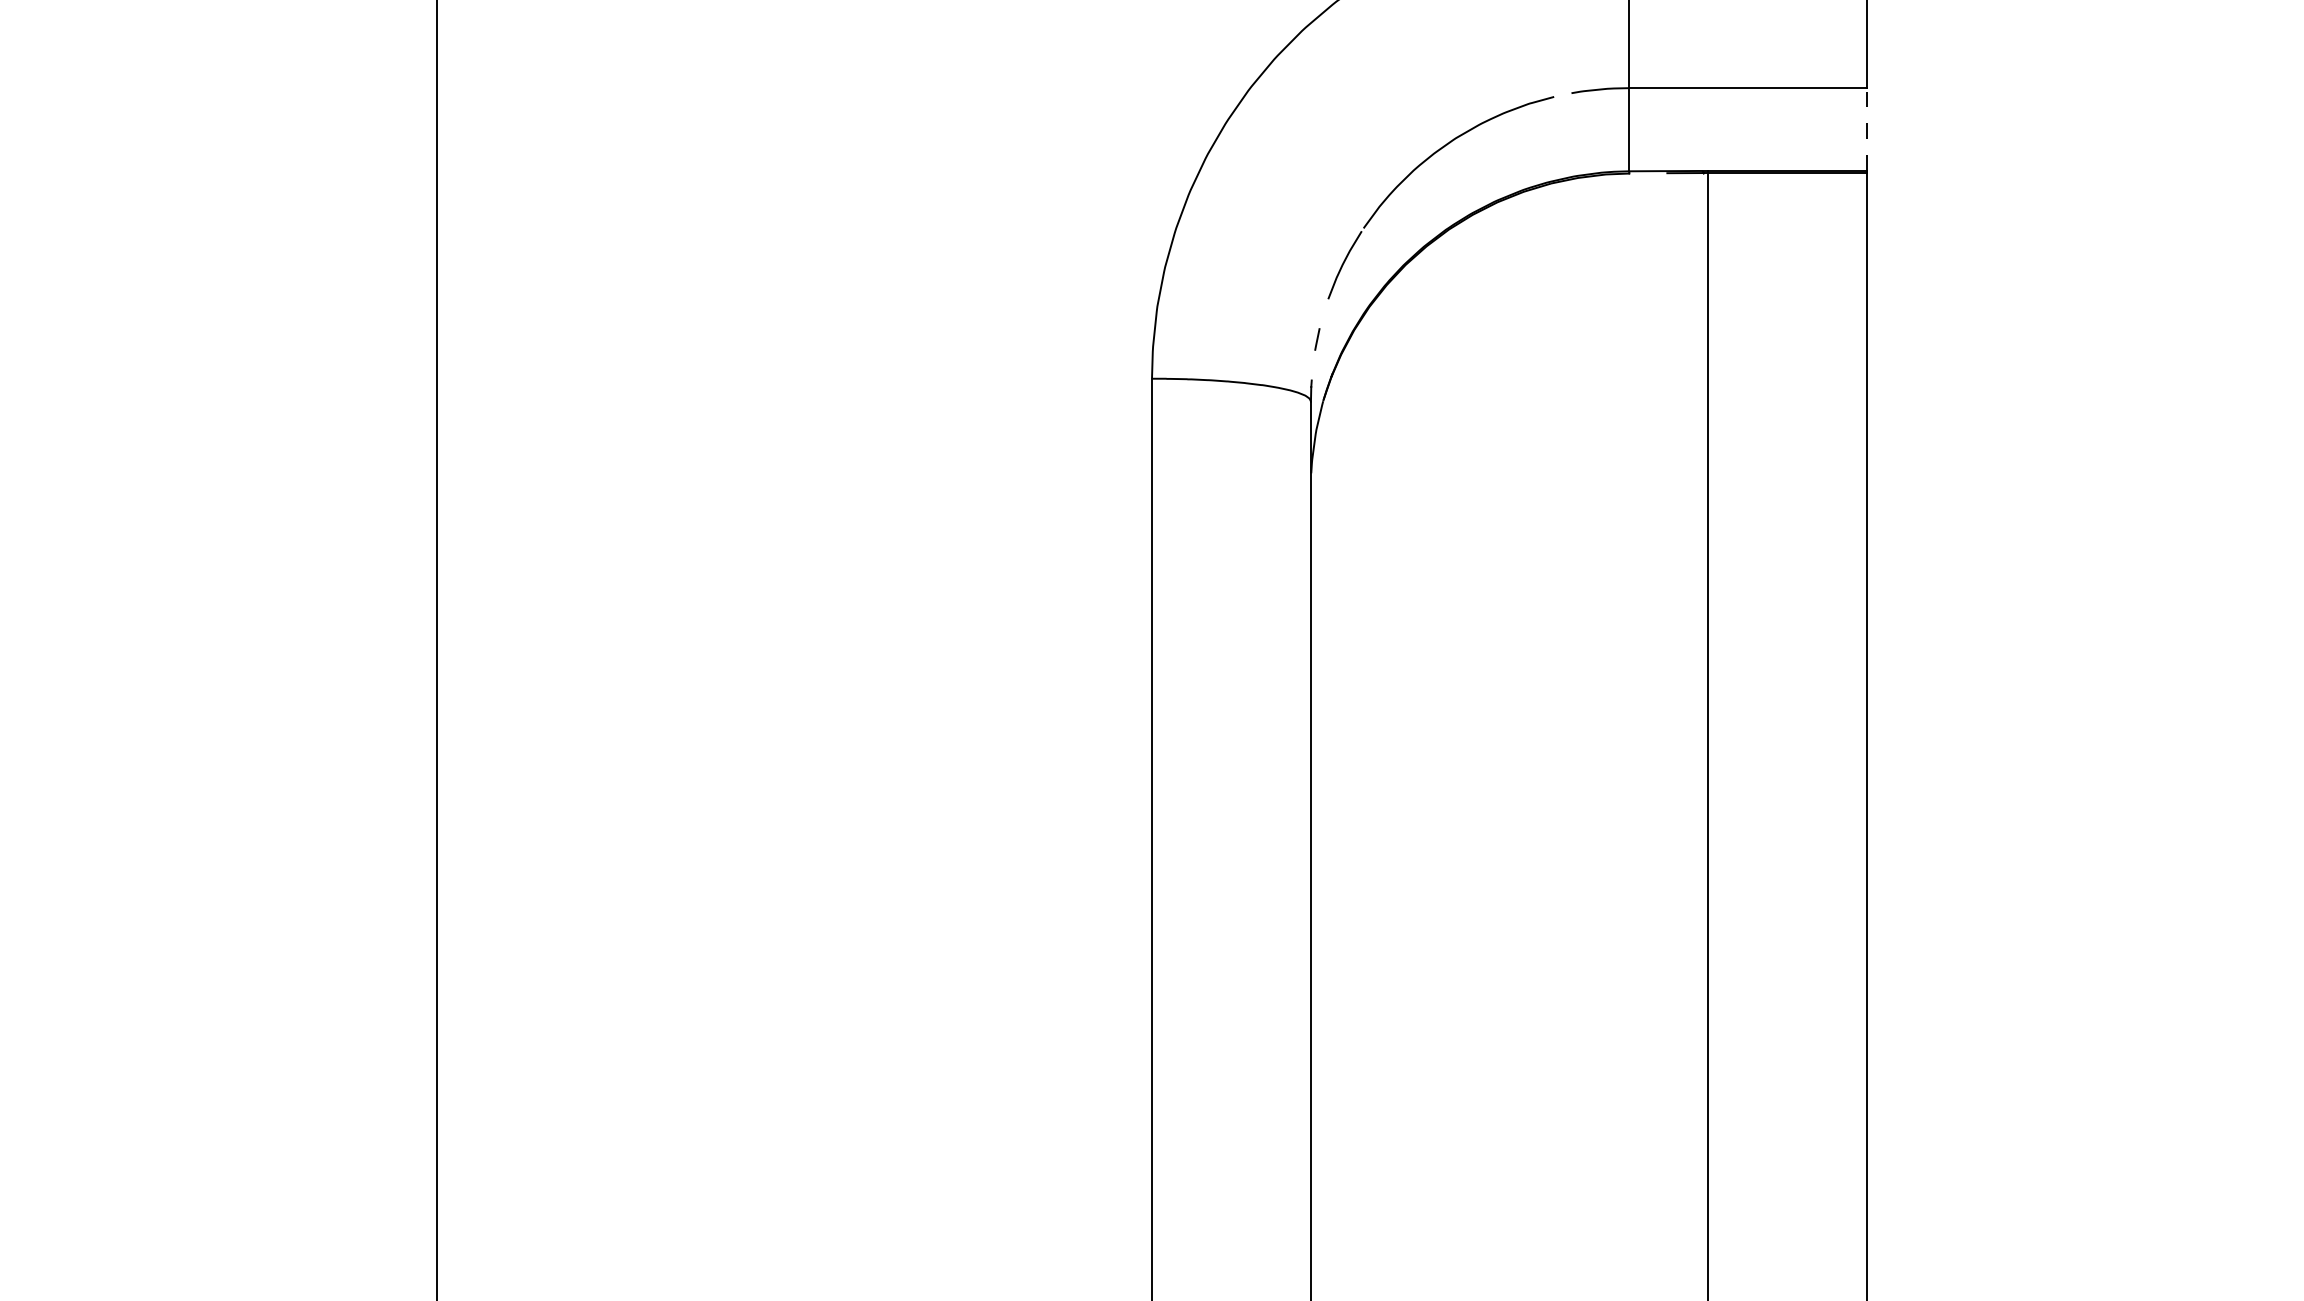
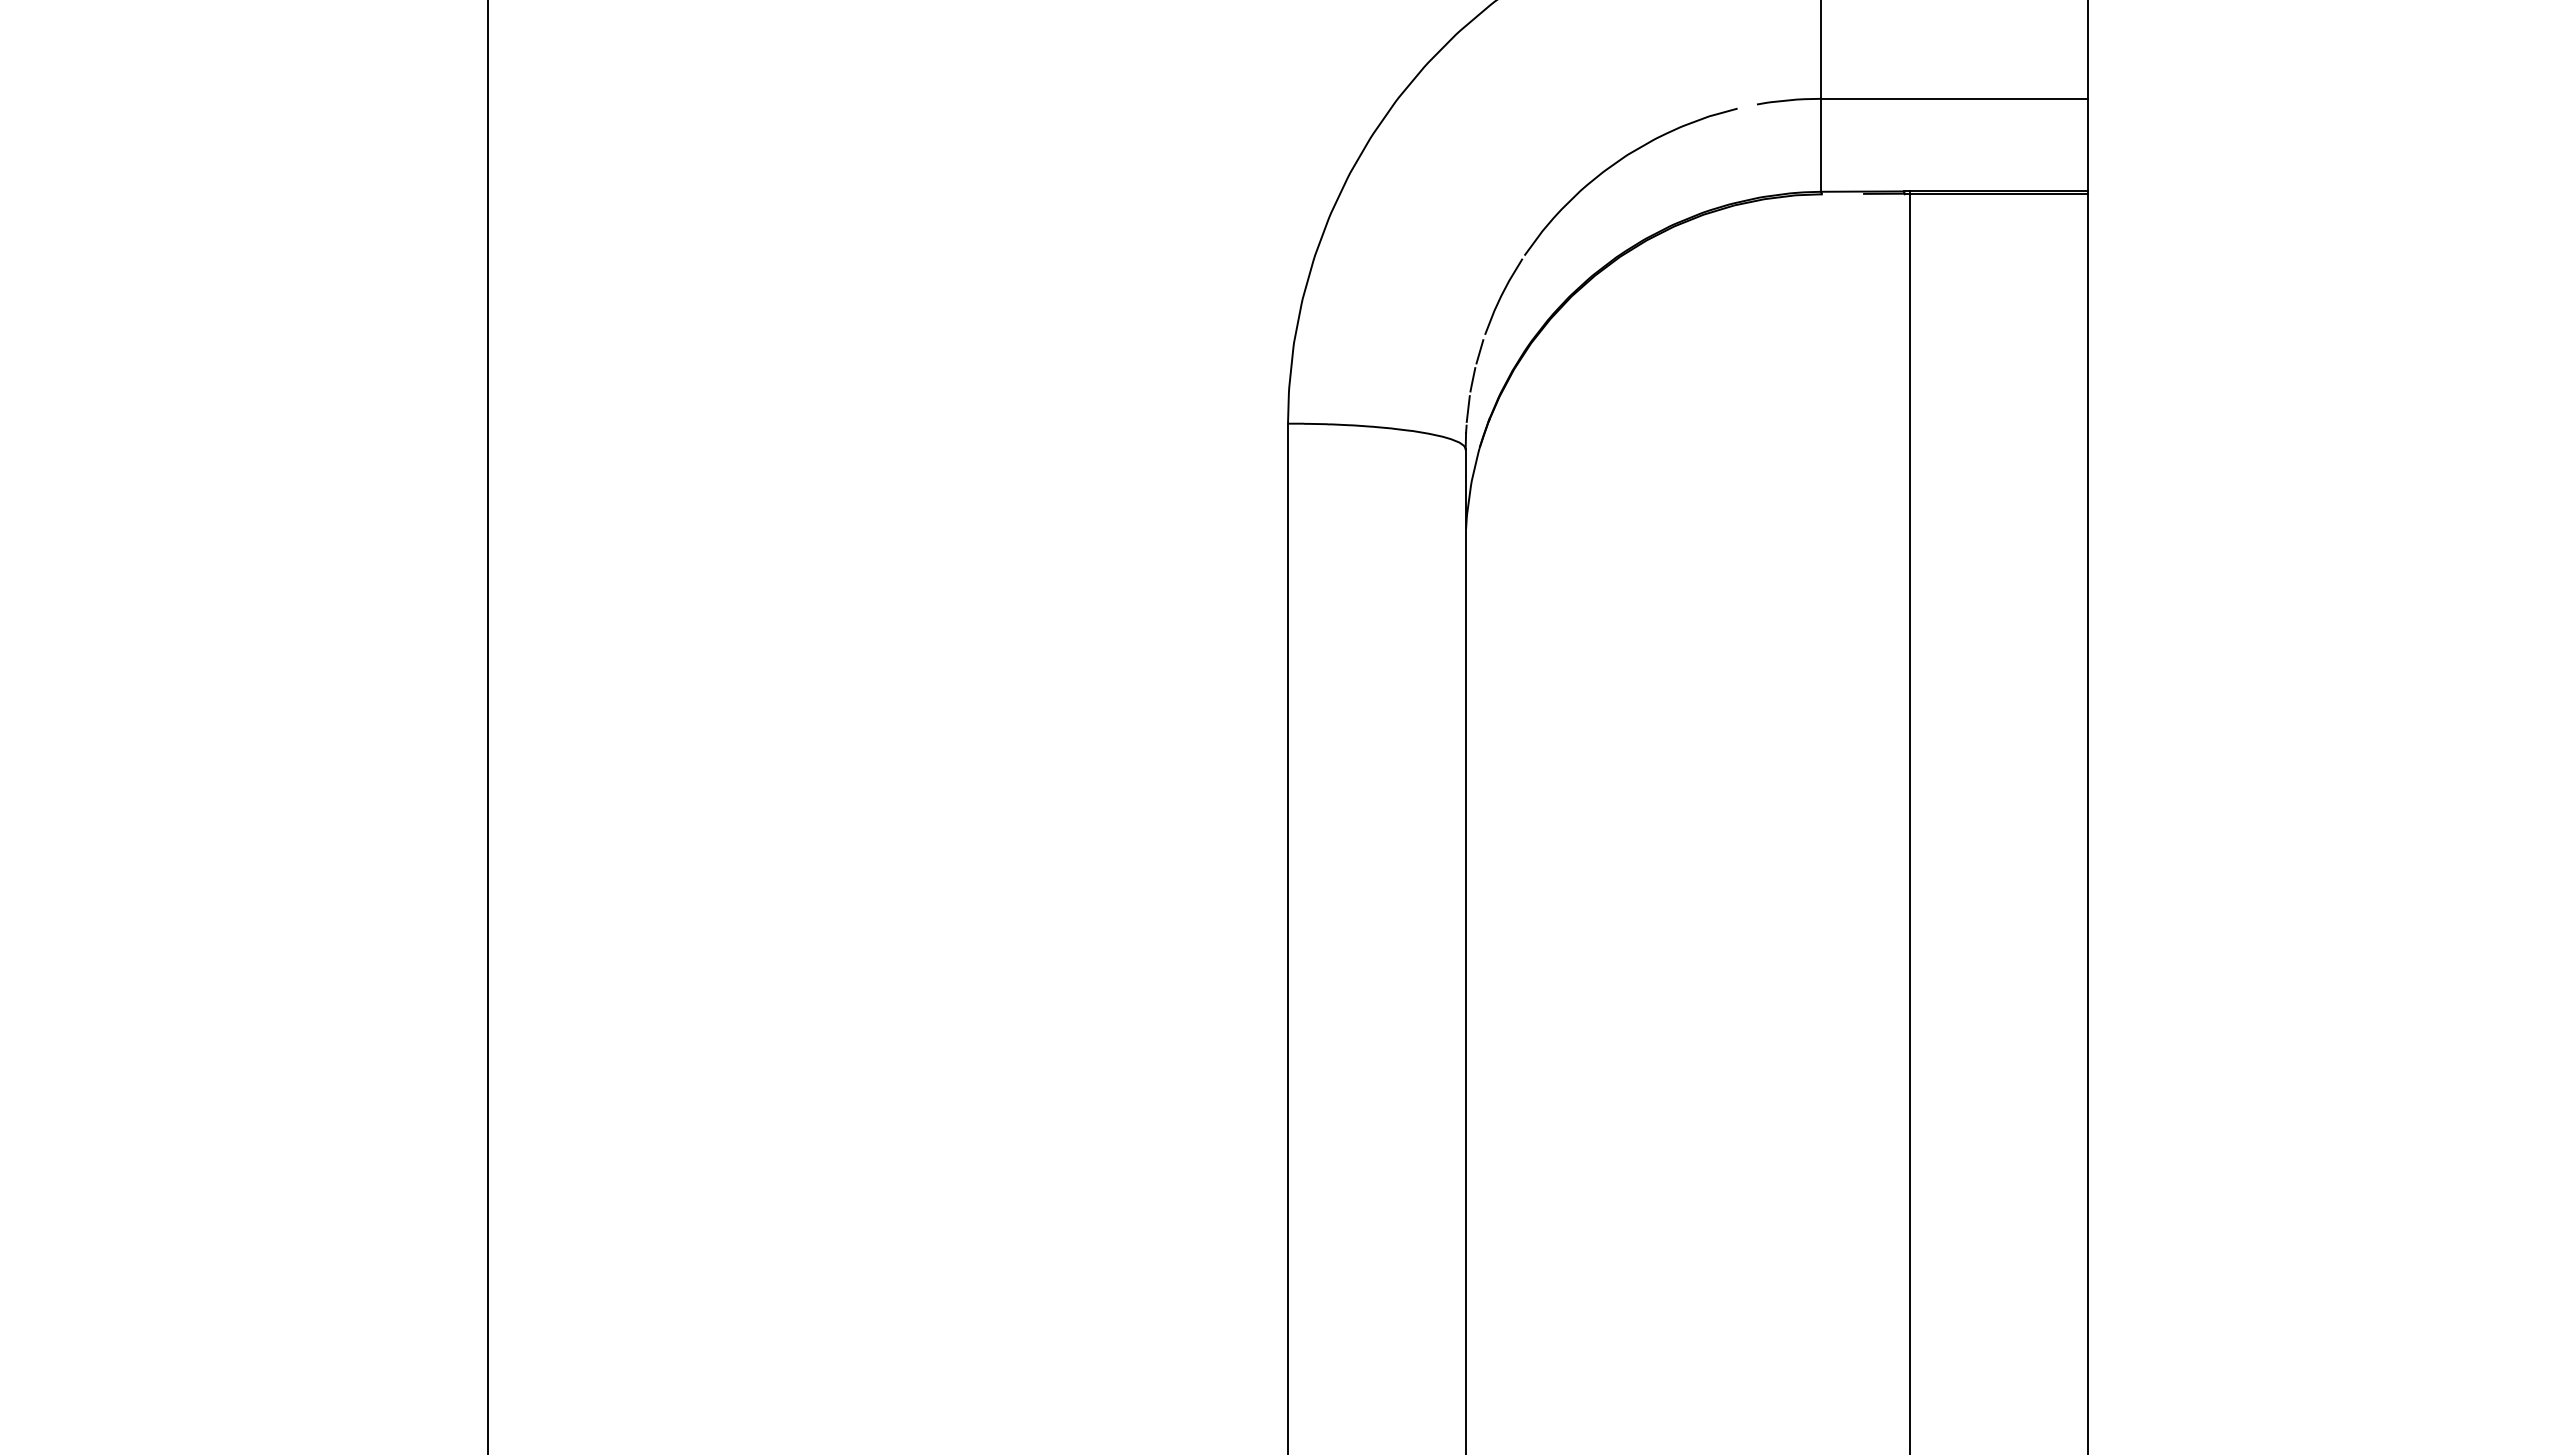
line: (1867, 129) -> (2087, 144), dashed -> solid
line: (1323, 314) -> (1479, 351), added
line: (1312, 365) -> (1467, 408), added

